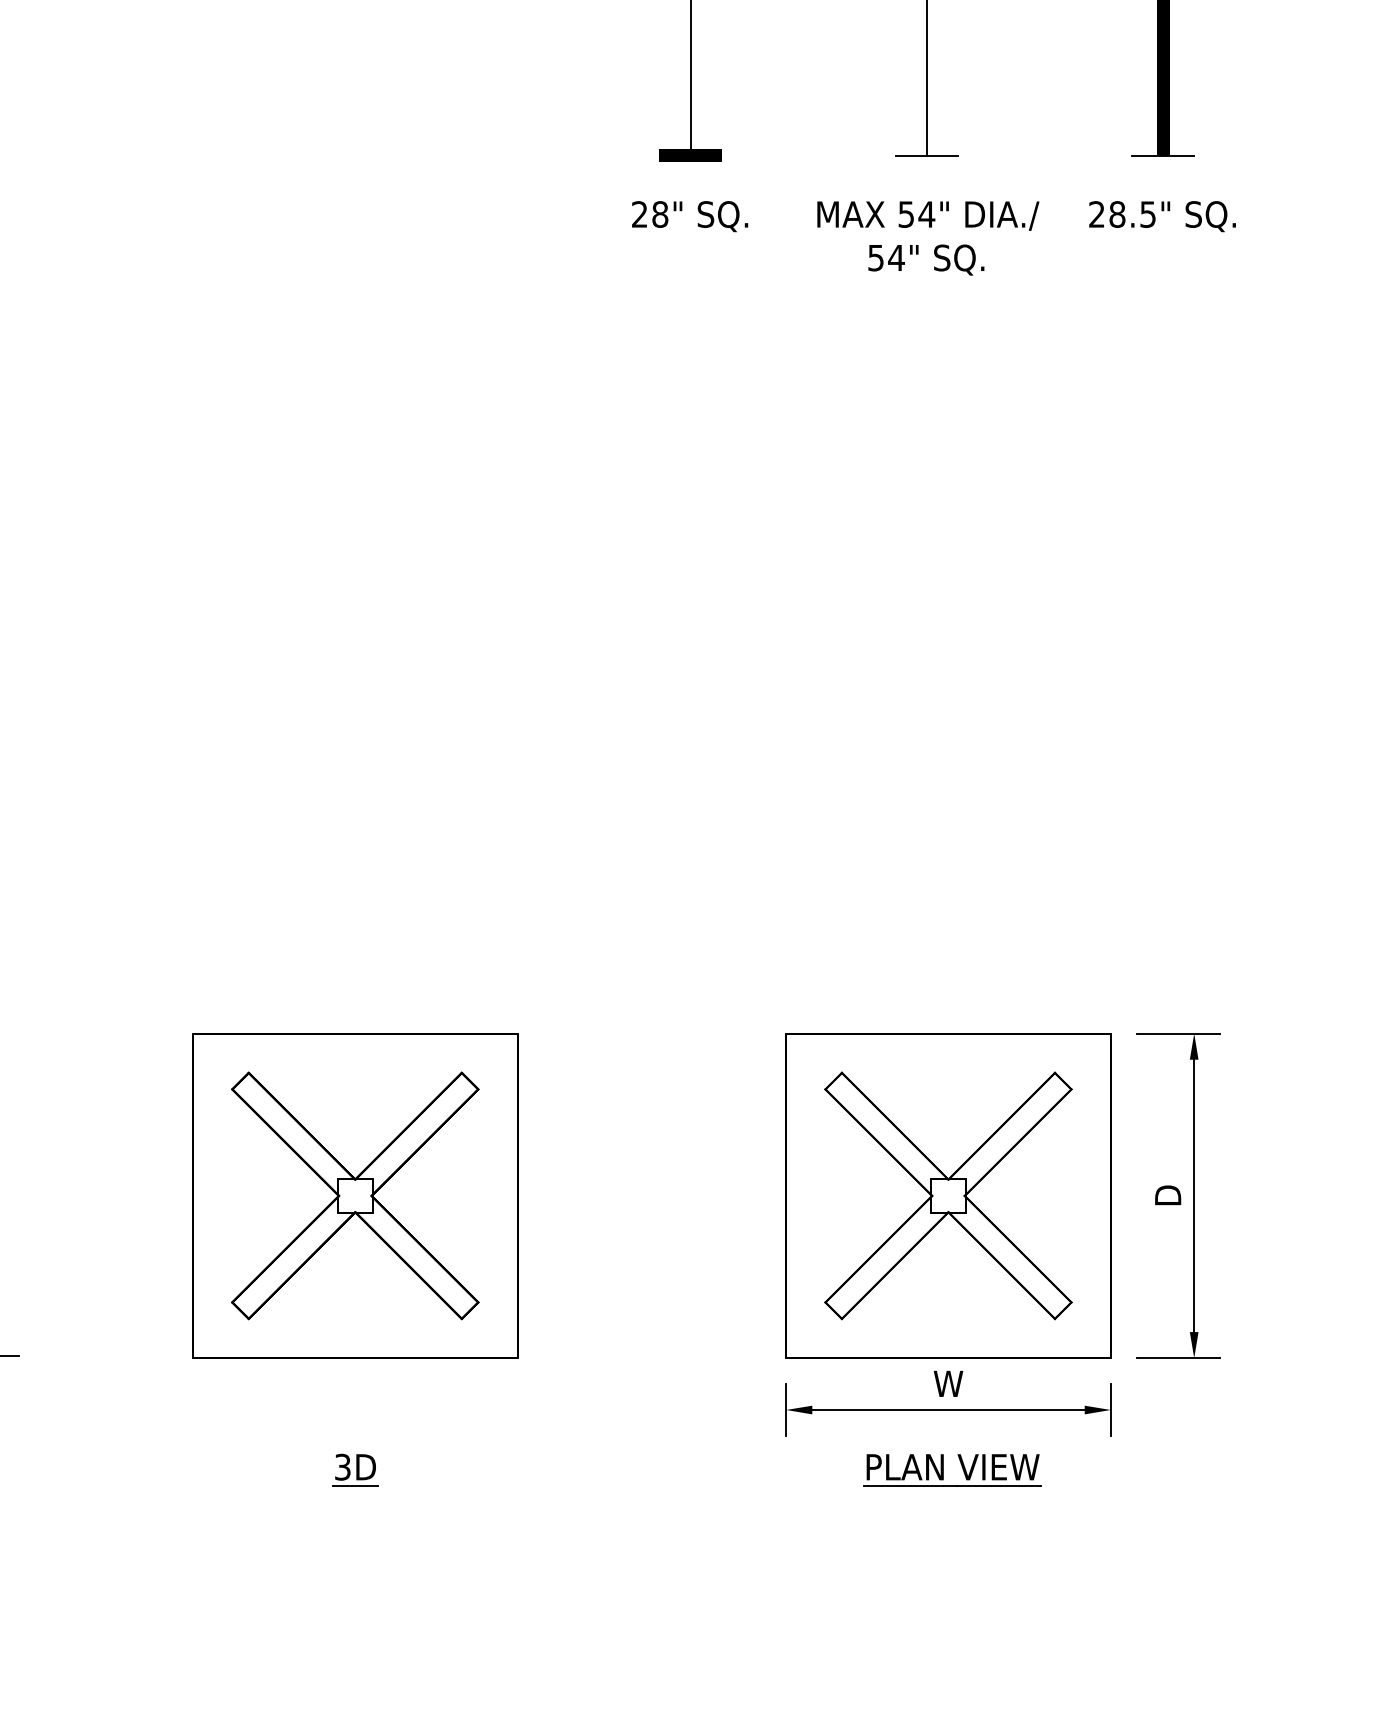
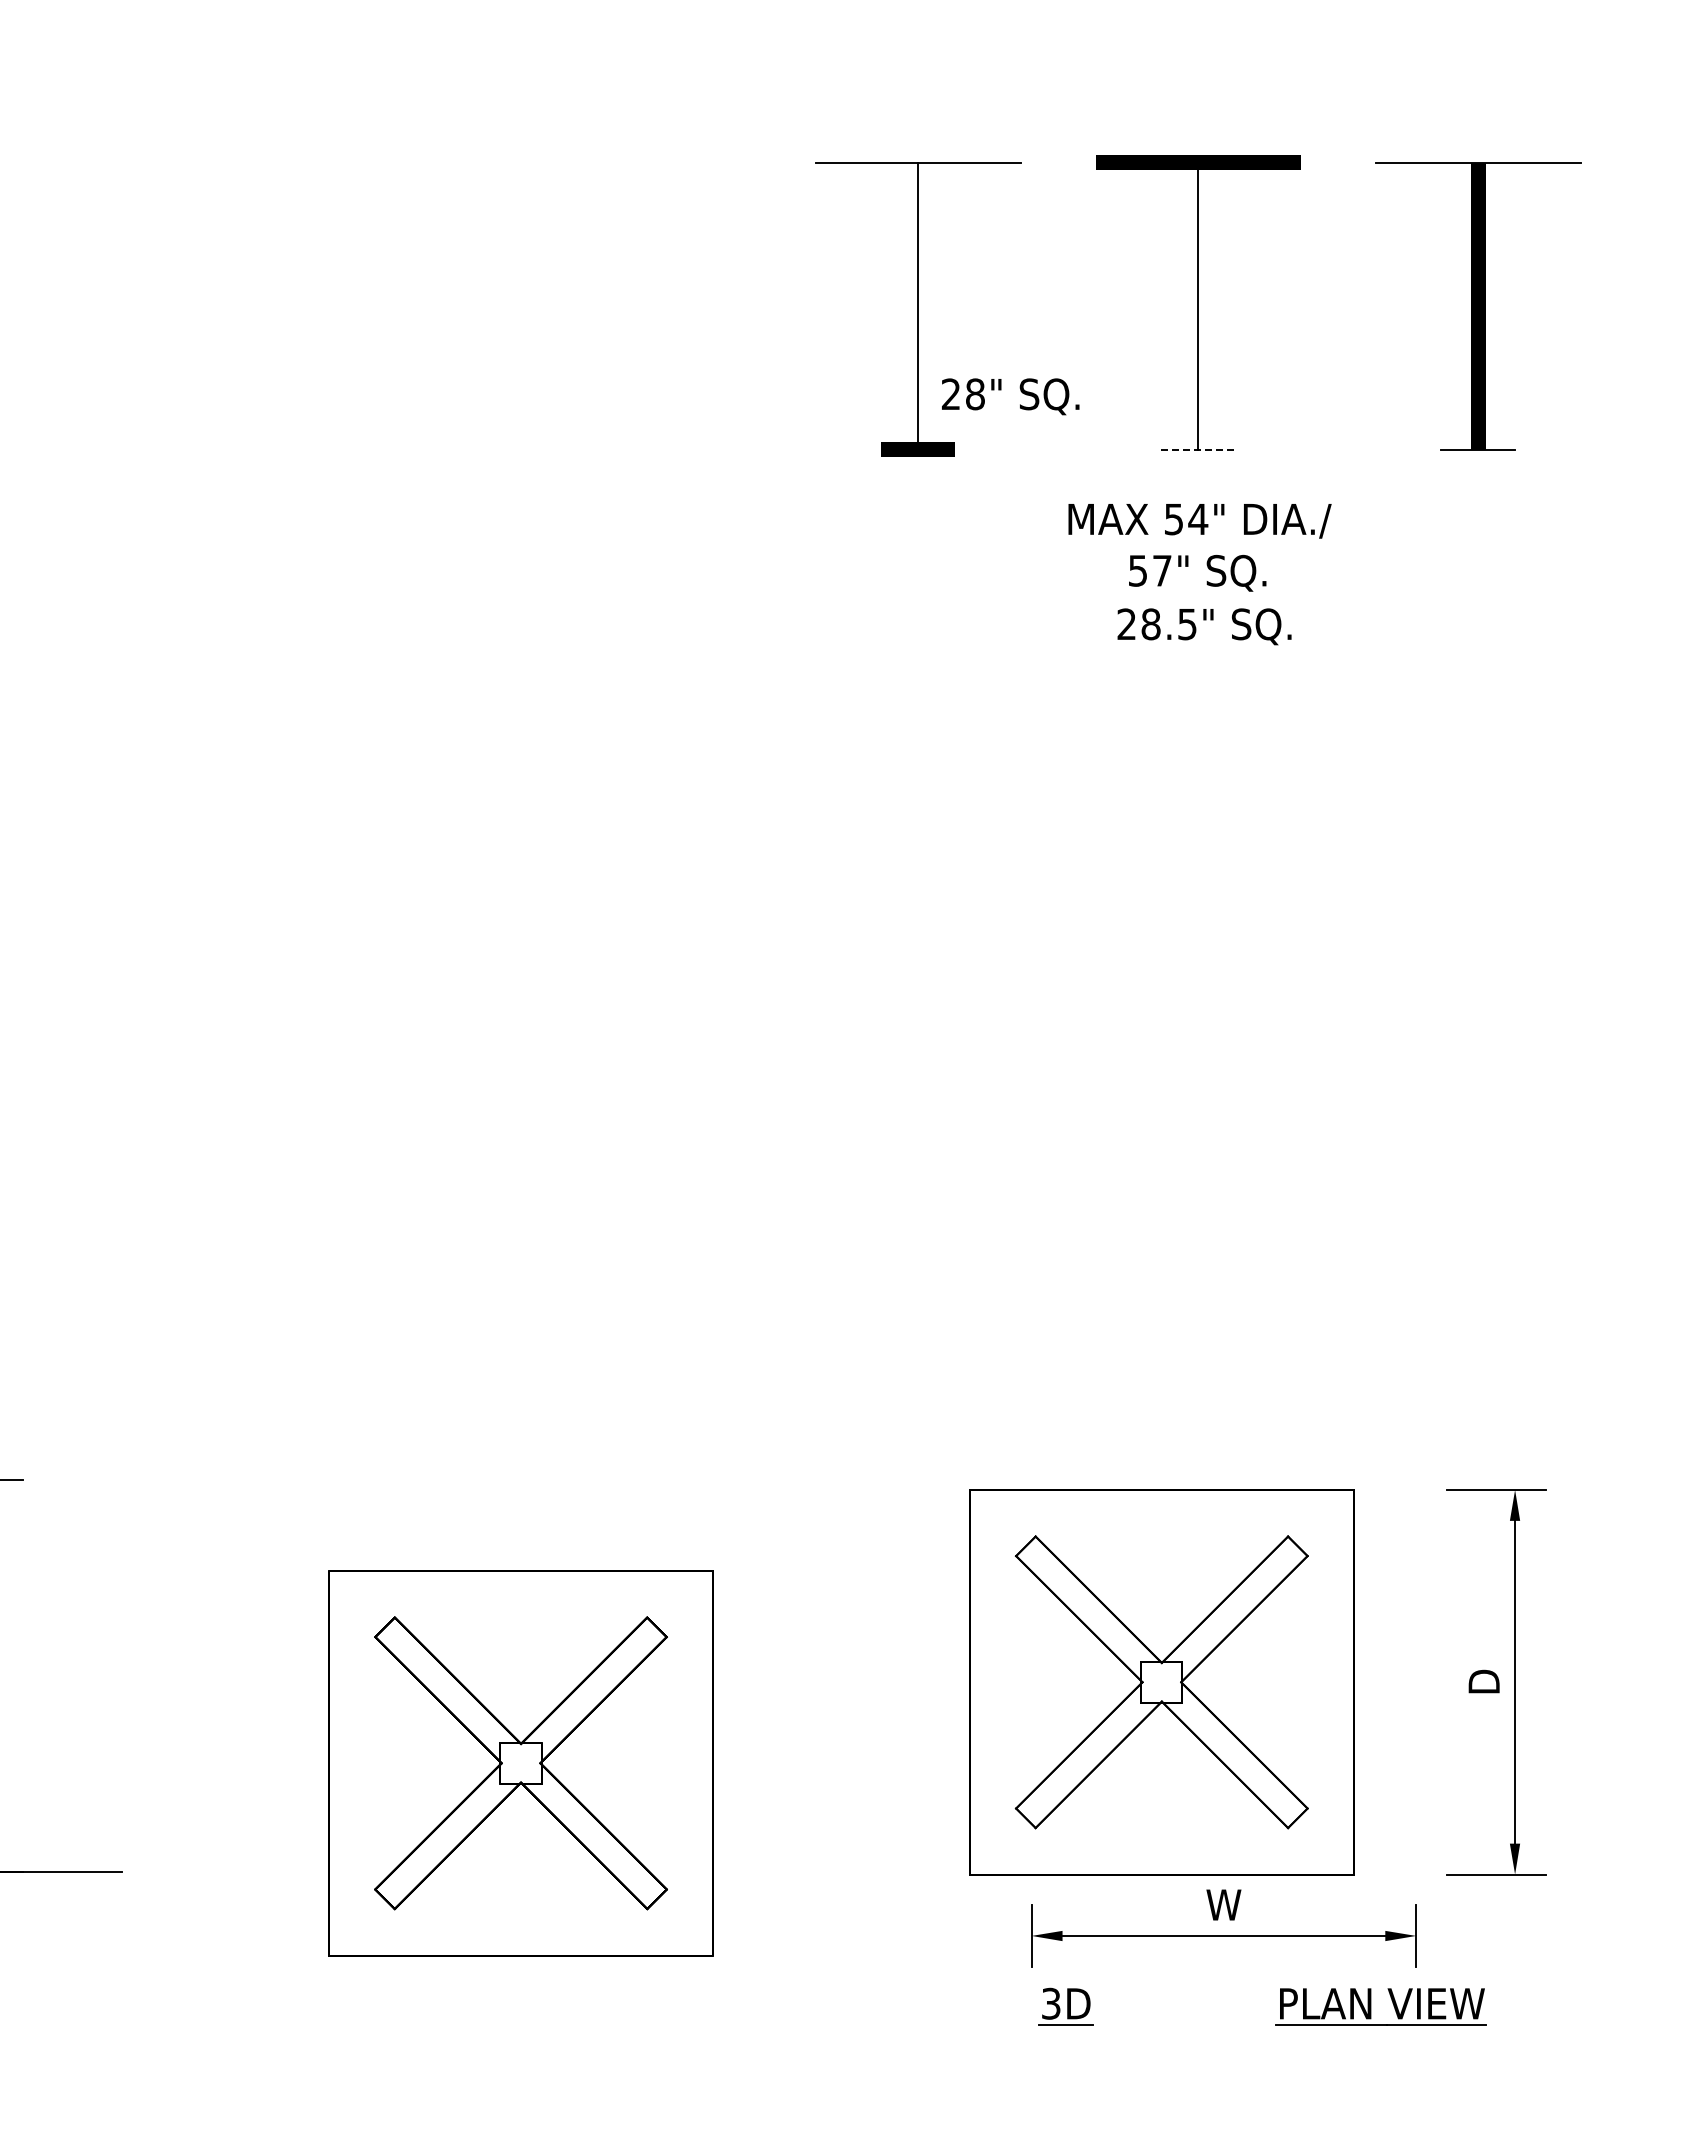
line: (927, 155) -> (1198, 449), solid -> dashed
text: (689, 216) -> (1010, 396), moved
text: (1162, 216) -> (1204, 626), moved
text: (896, 257) -> (1162, 570), 54" -> 57"
part: (354, 1196) -> (520, 1763), moved
part: (948, 1196) -> (1161, 1682), moved
part: (354, 1469) -> (1065, 2006), moved
part: (943, 1469) -> (1371, 2006), moved

